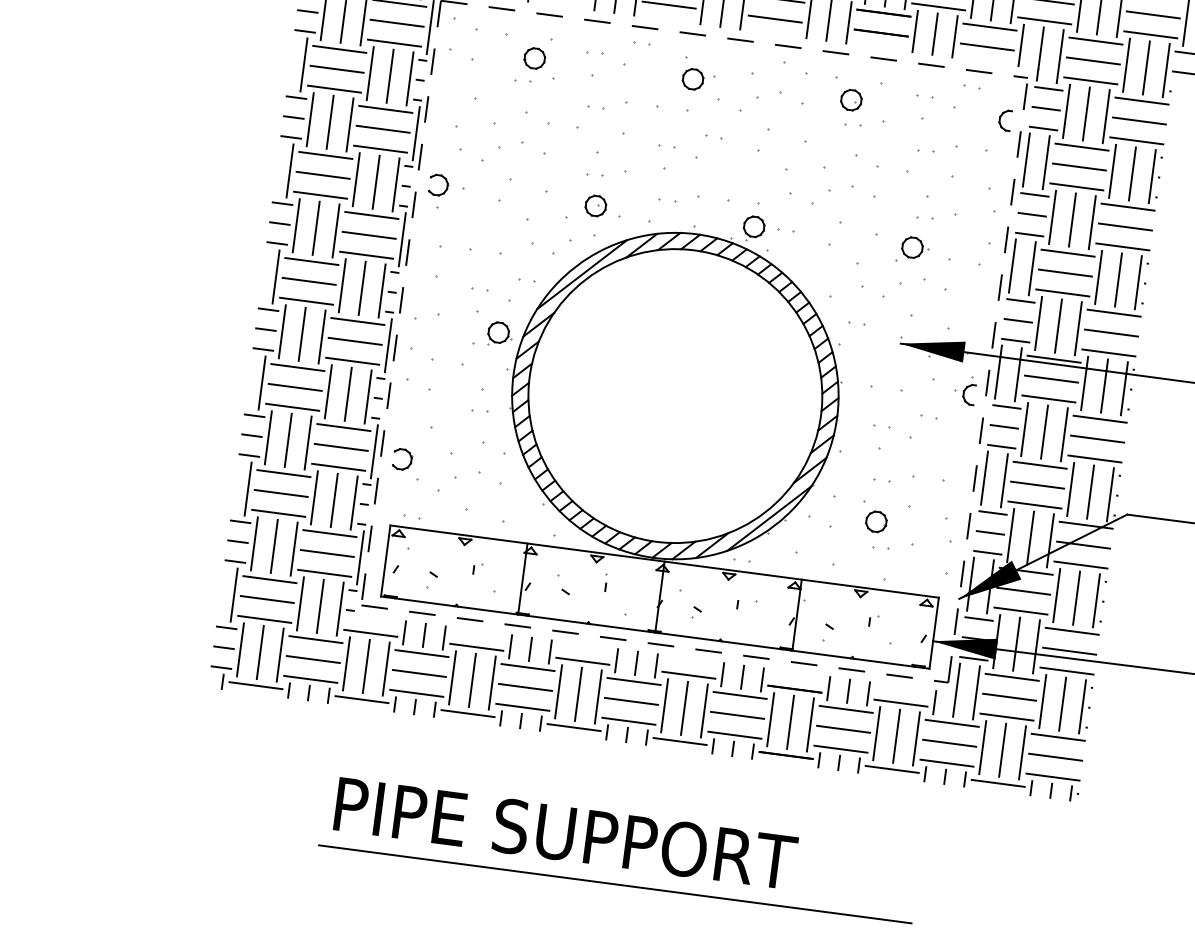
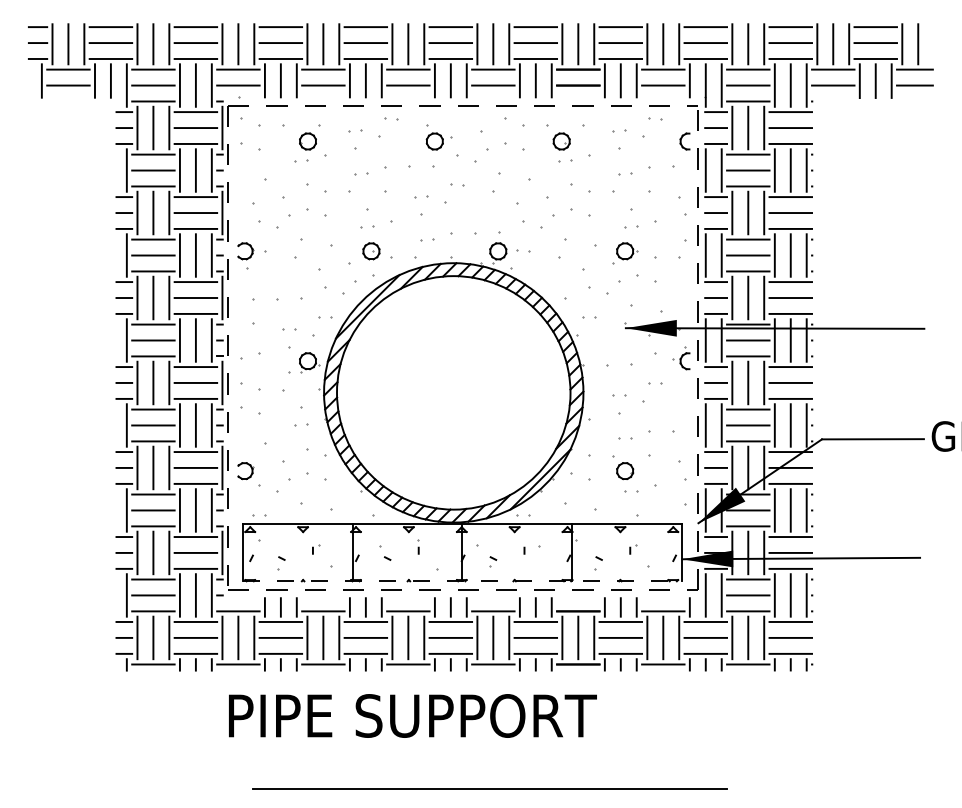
line: (655, 632) -> (462, 581), solid -> dashed
text: (565, 833) -> (412, 715), moved
line: (614, 883) -> (489, 788), moved

